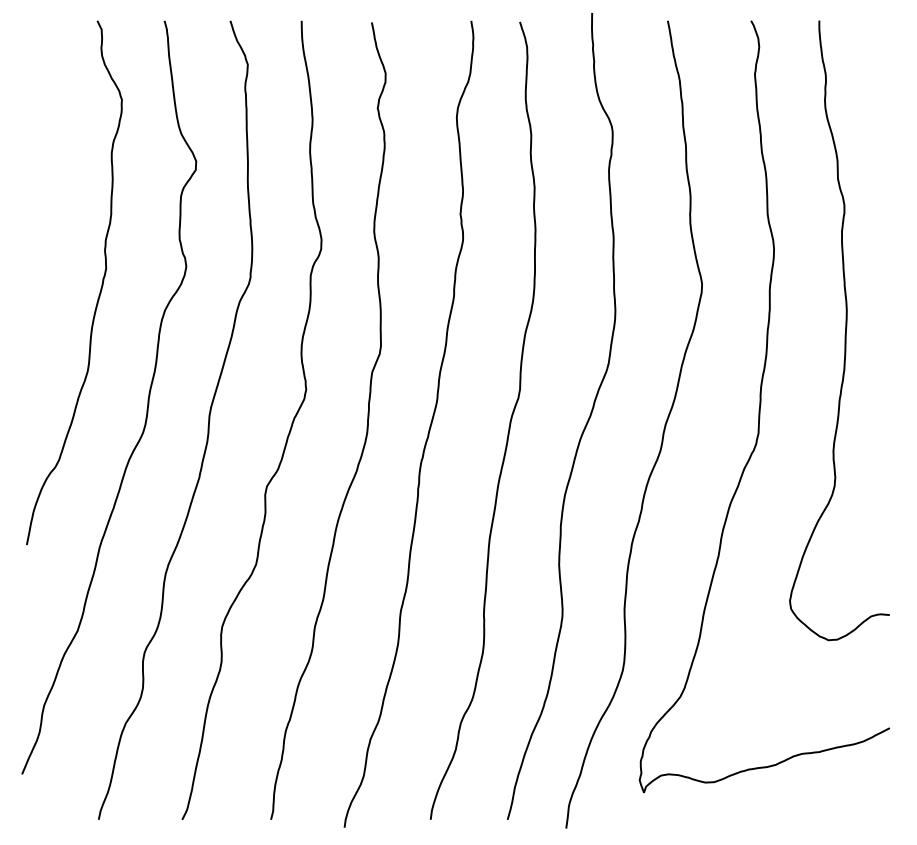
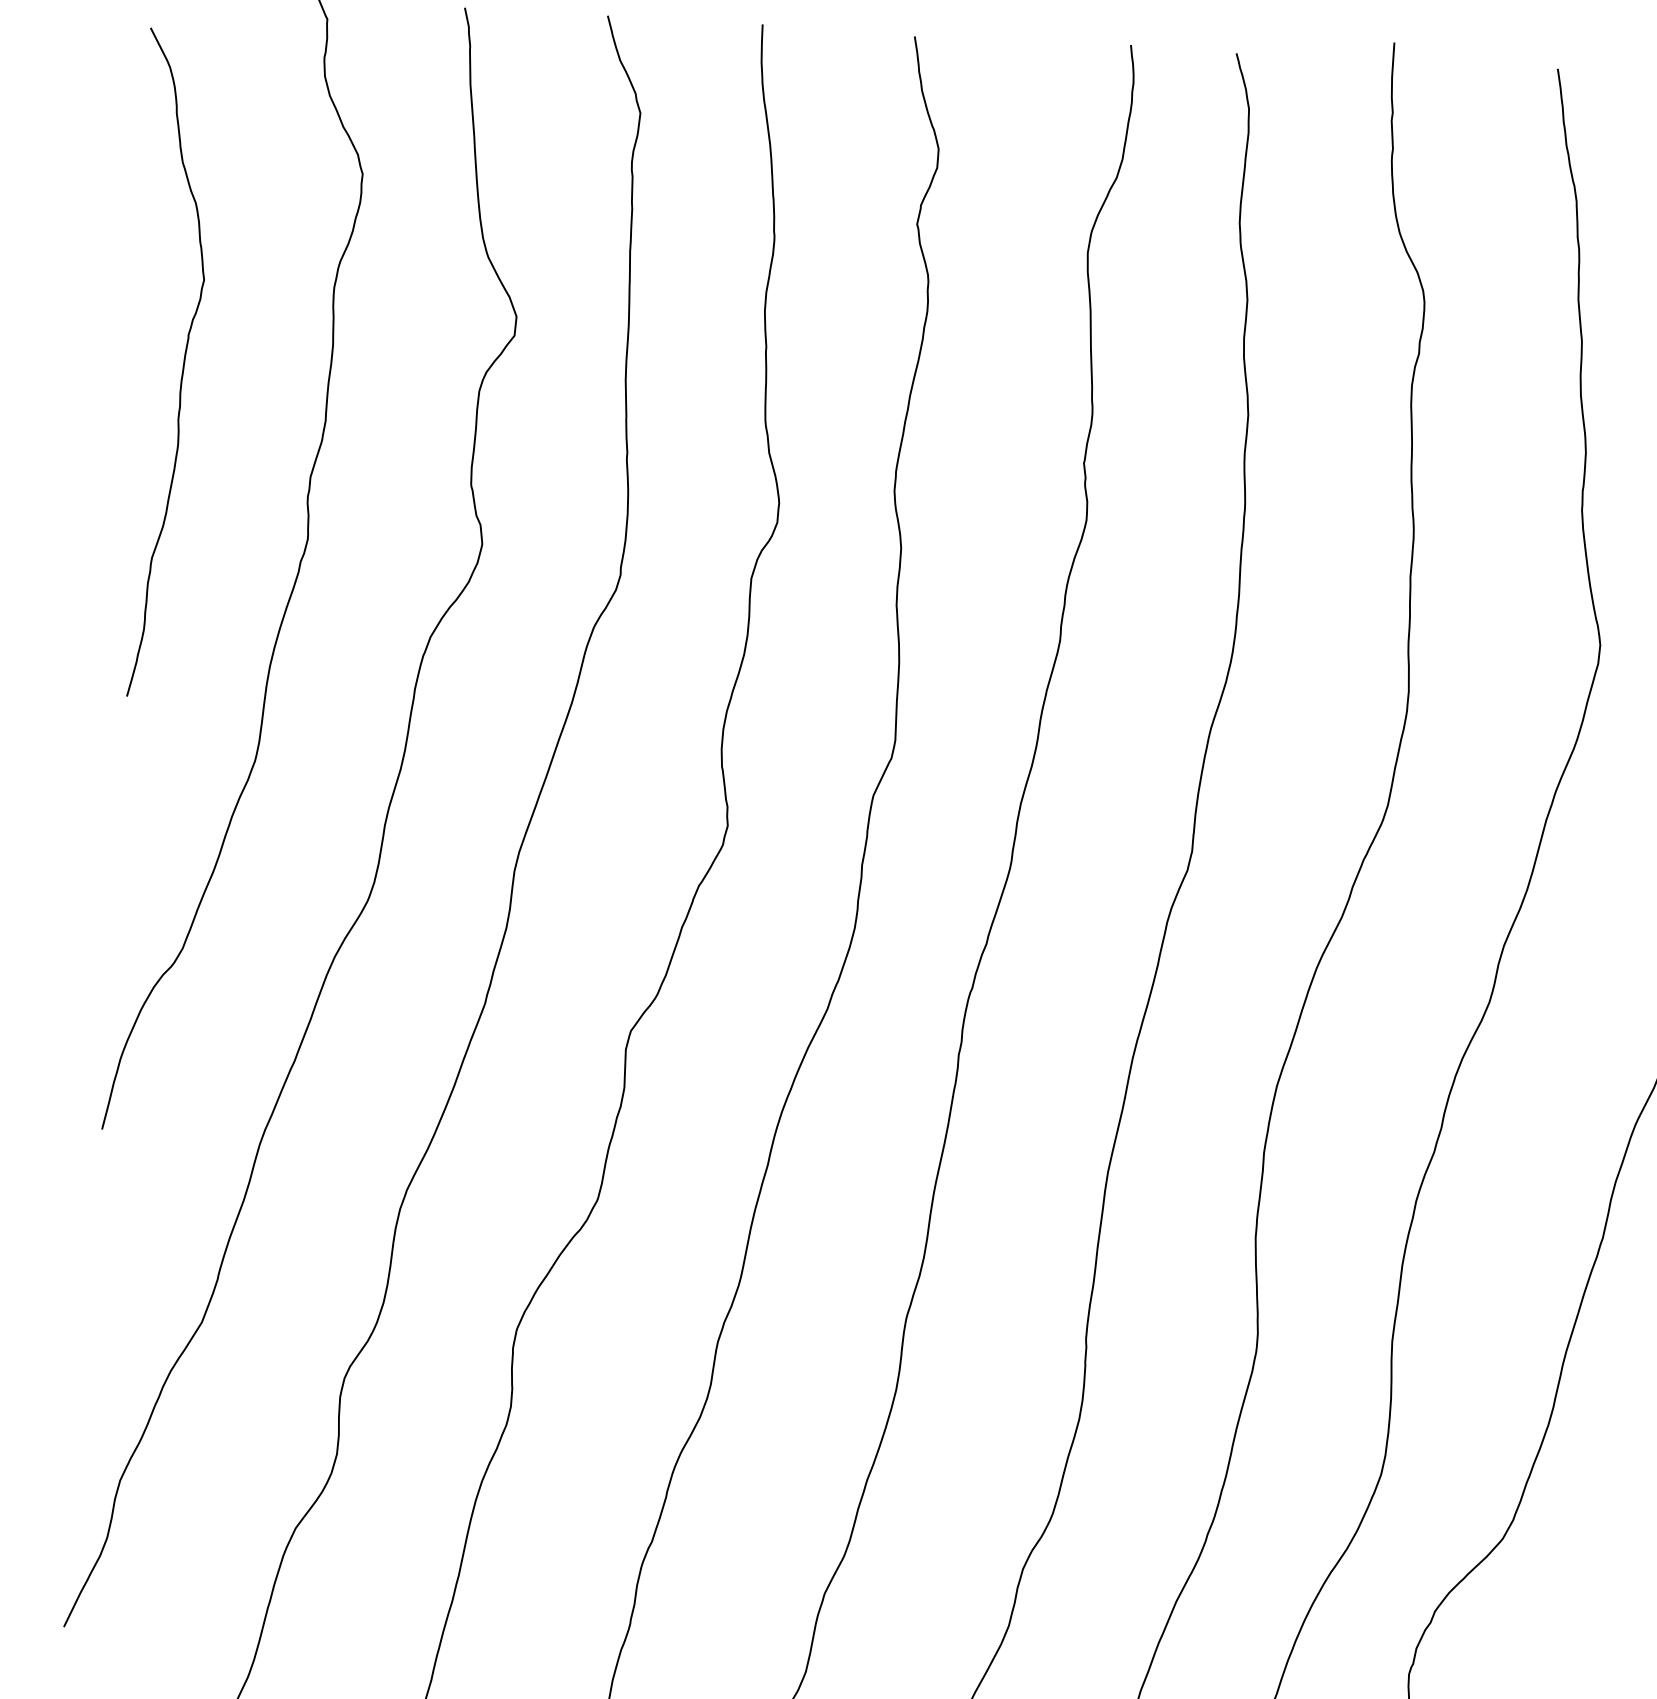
curve: (43, 191) -> (181, 363), added

